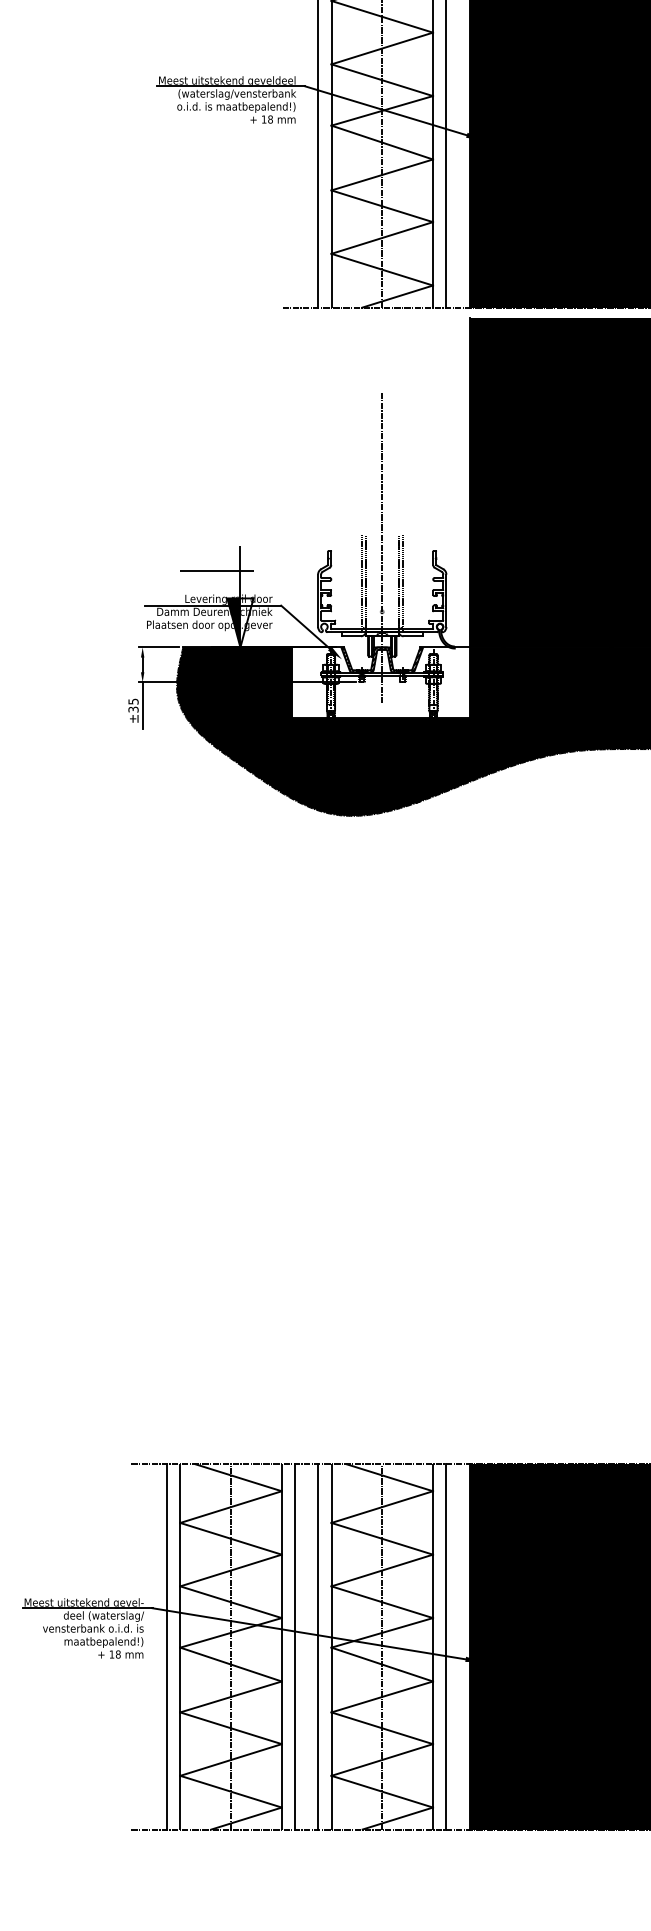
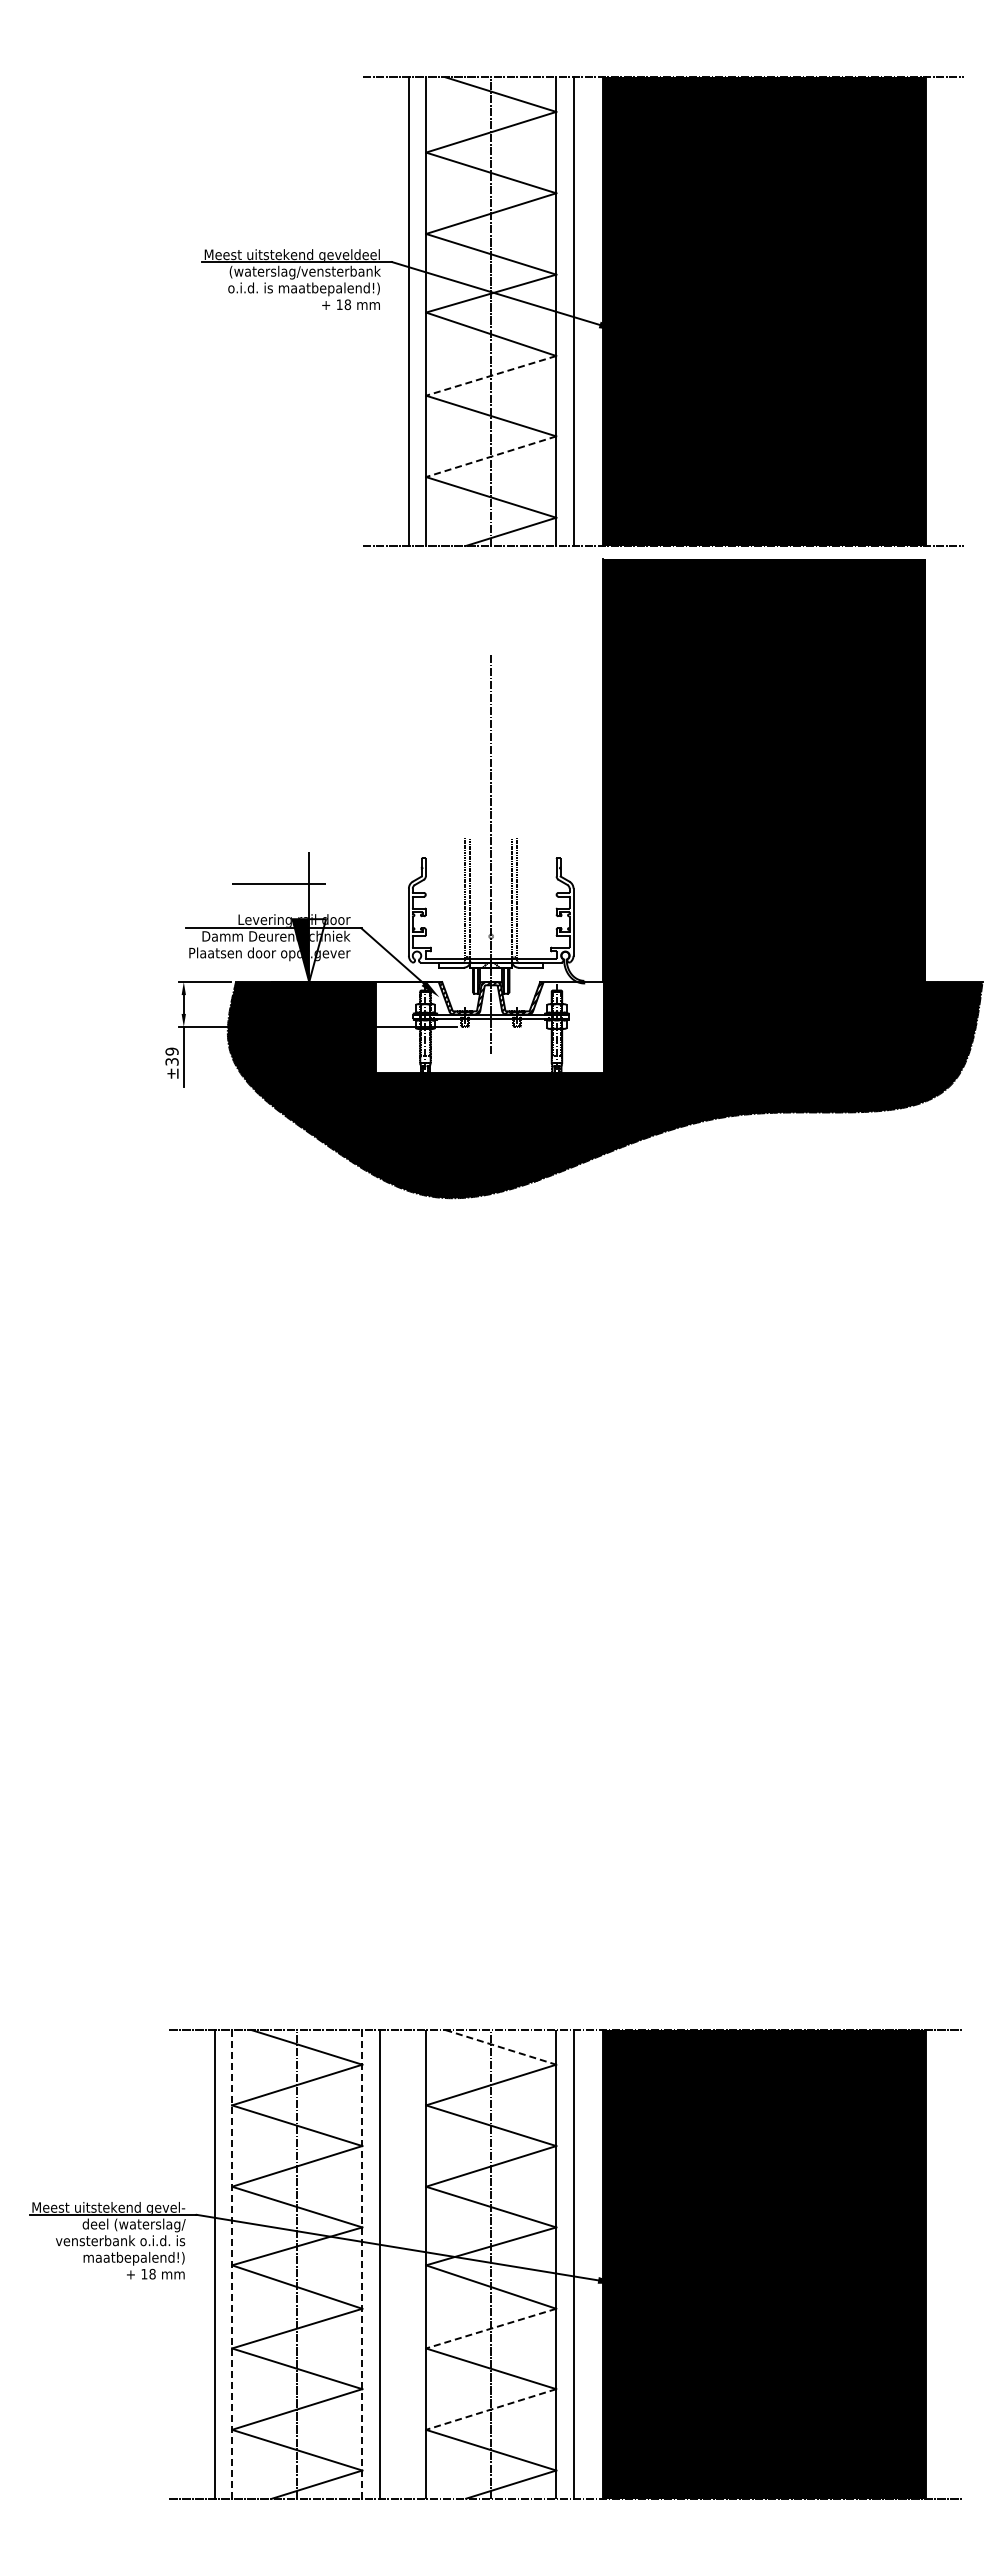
line: (381, 175) -> (490, 376), solid -> dashed
line: (381, 237) -> (490, 456), solid -> dashed
text: (133, 701) -> (171, 1051), ±35 -> ±39
line: (390, 1477) -> (501, 2047), solid -> dashed
line: (180, 1646) -> (232, 2264), solid -> dashed
line: (281, 1646) -> (362, 2263), solid -> dashed
line: (317, 1646) -> (408, 2264), removed
line: (381, 1696) -> (490, 2328), solid -> dashed
line: (381, 1759) -> (490, 2409), solid -> dashed

